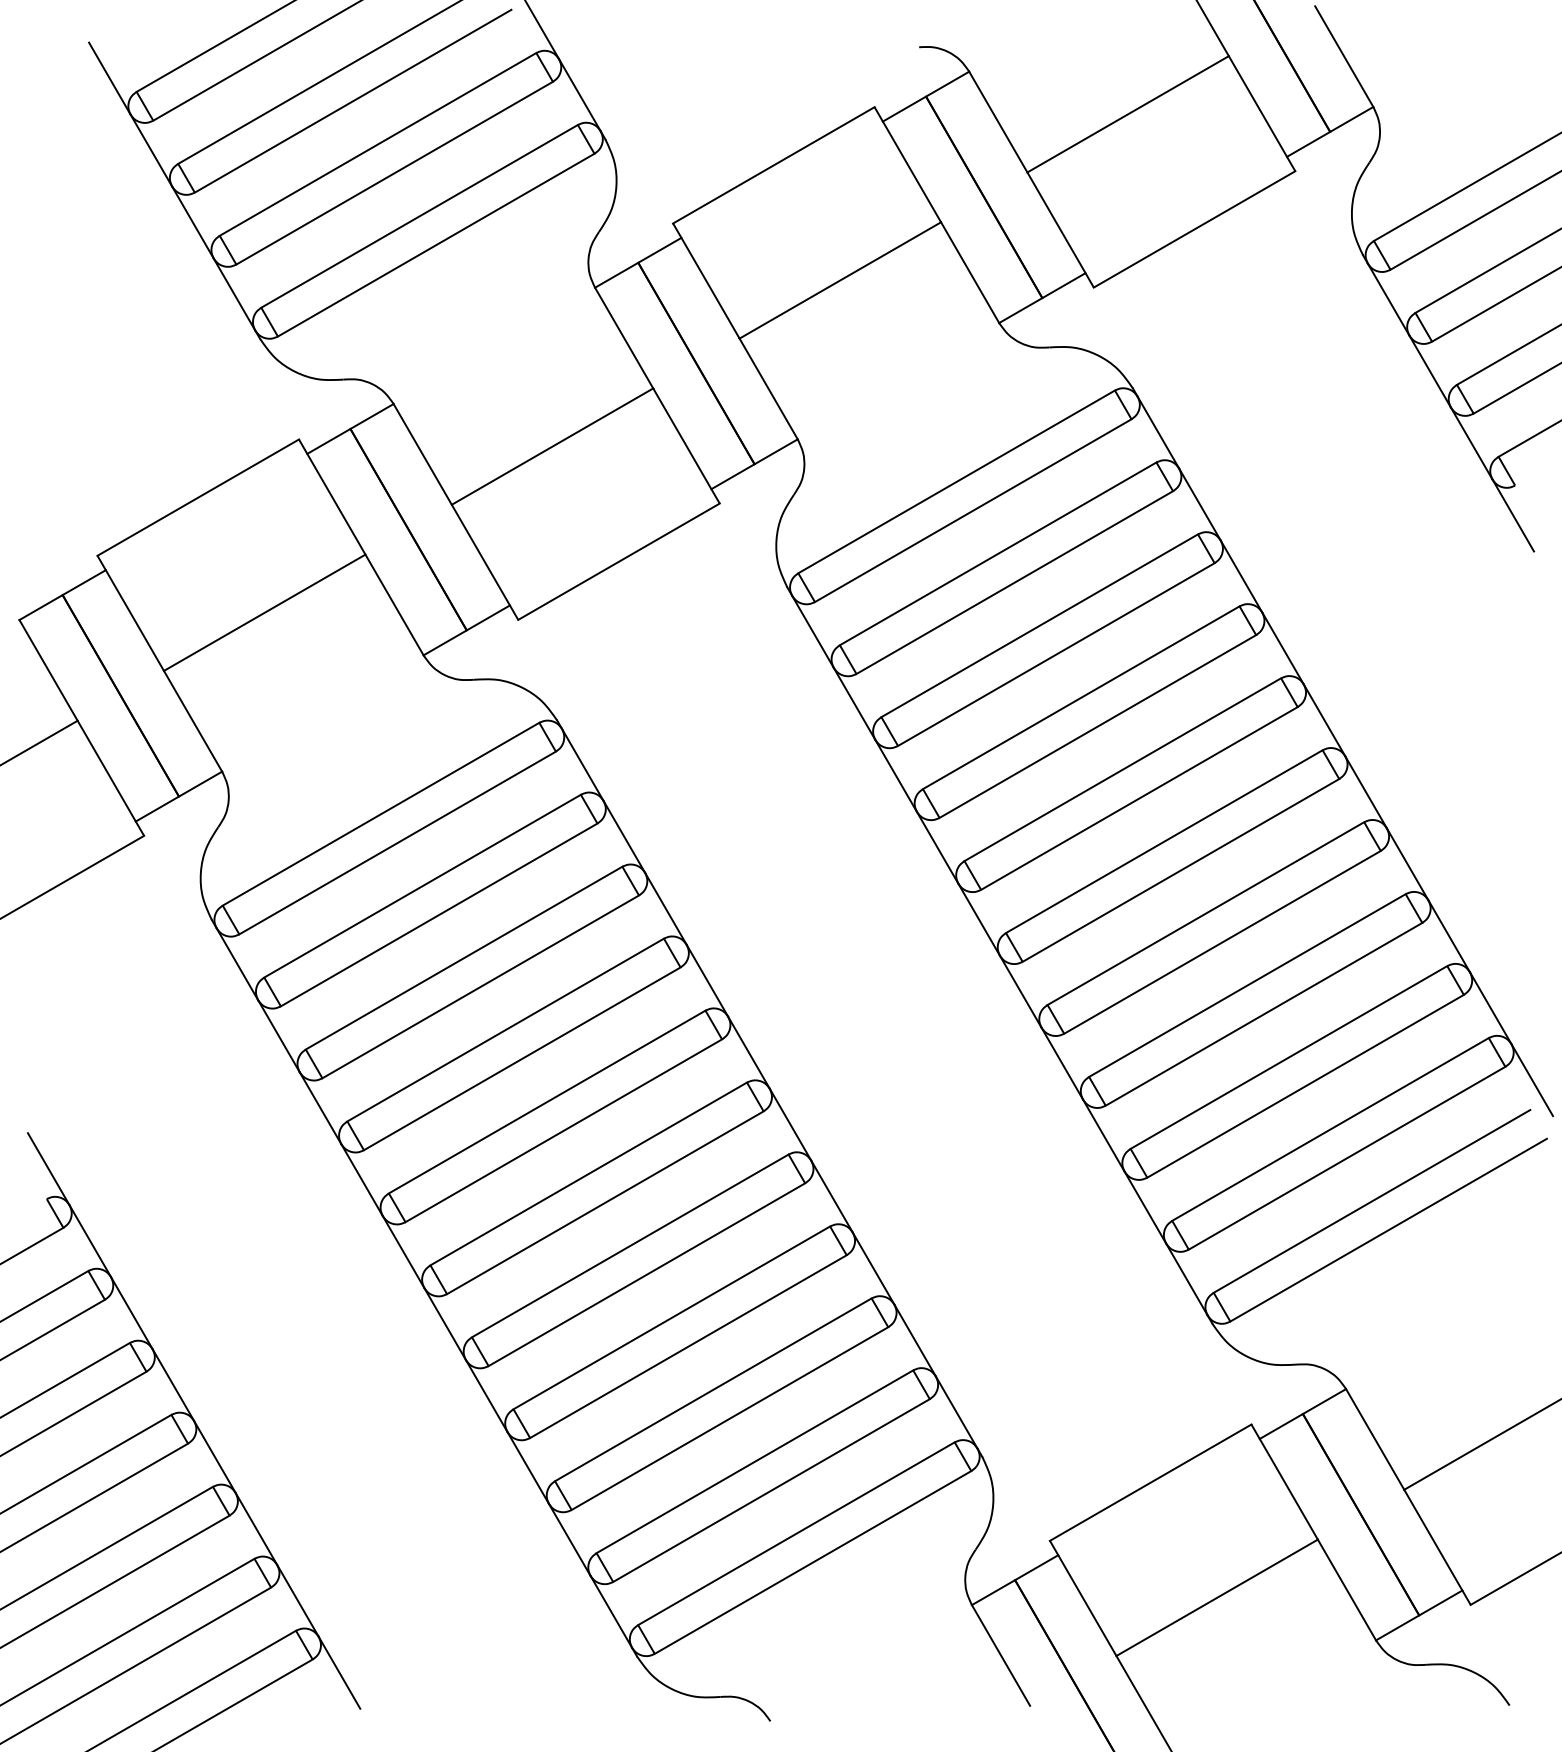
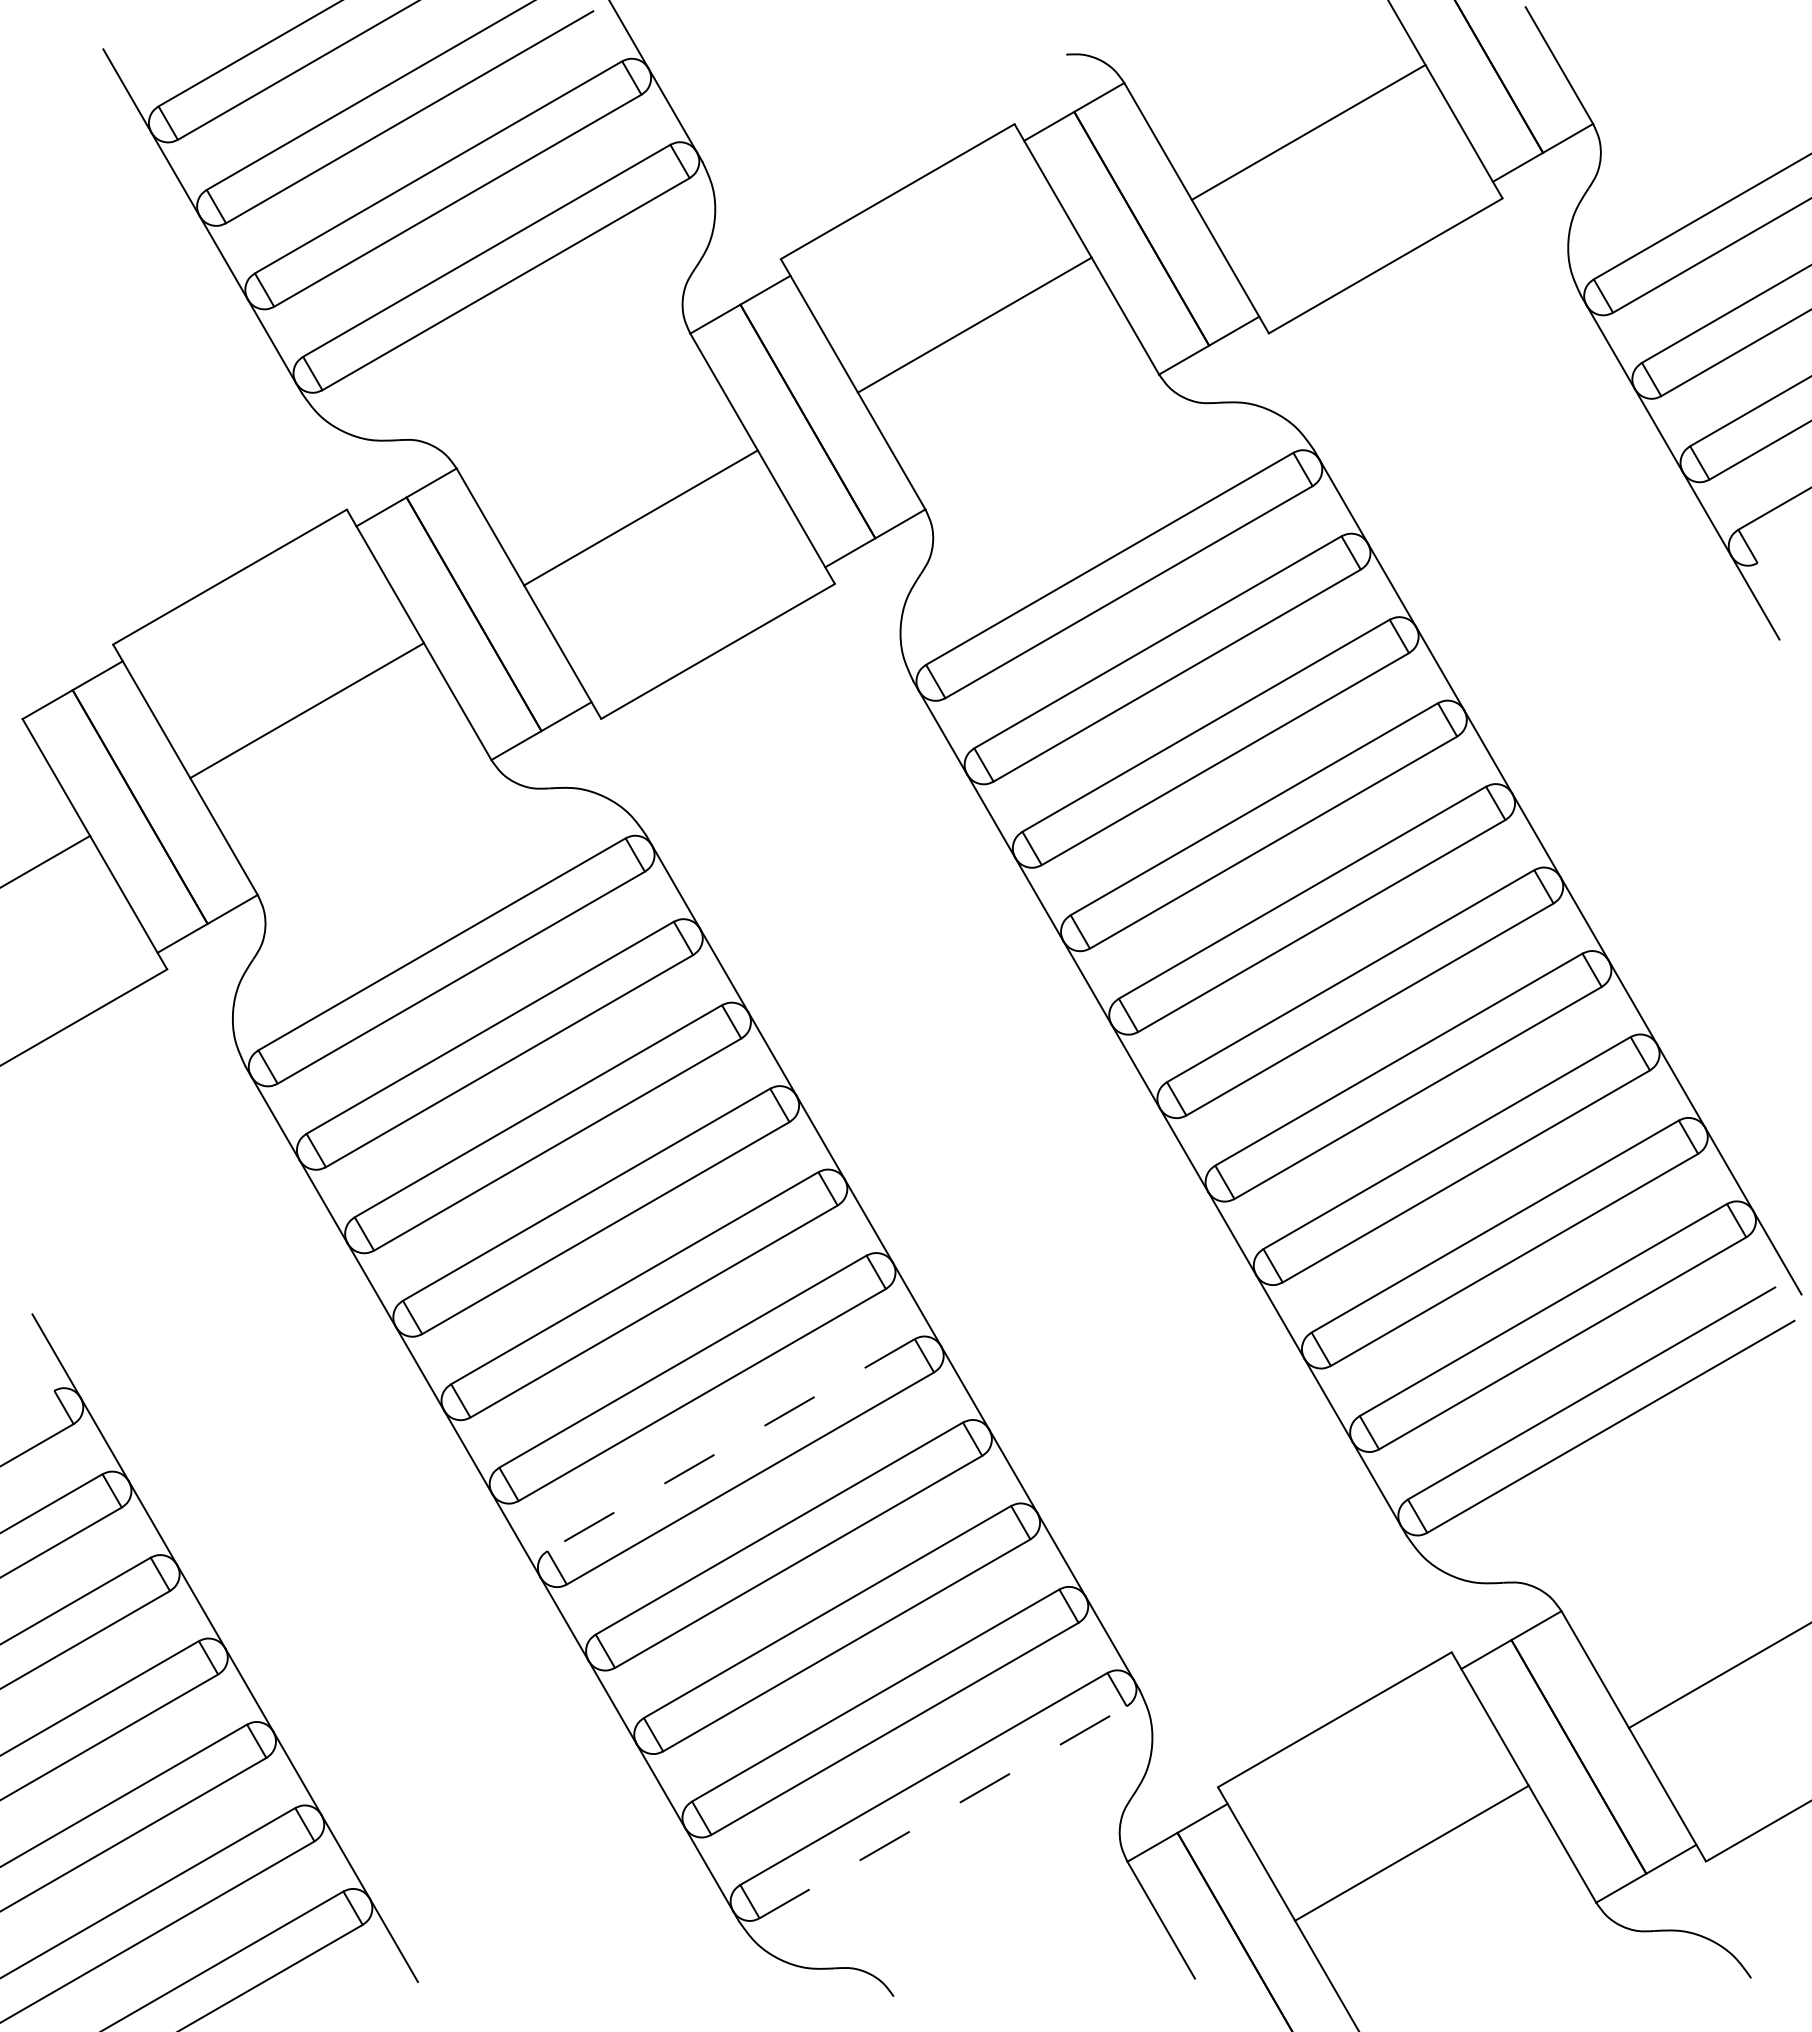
line: (630, 1245) -> (731, 1444), solid -> dashed
line: (813, 1562) -> (943, 1812), solid -> dashed

